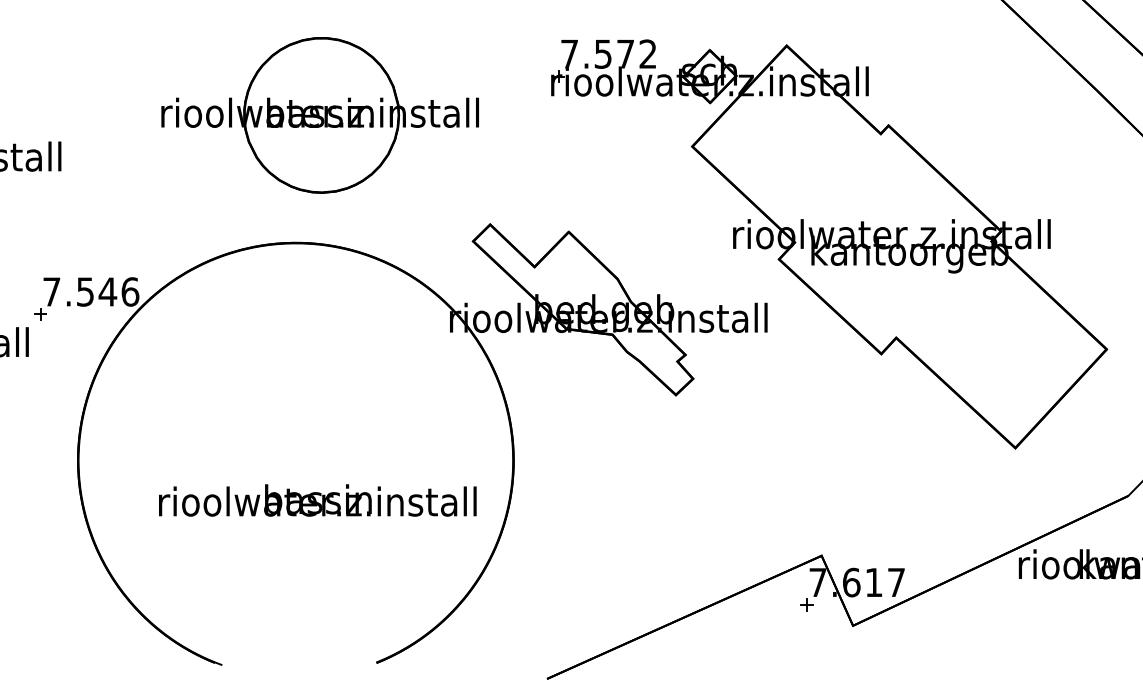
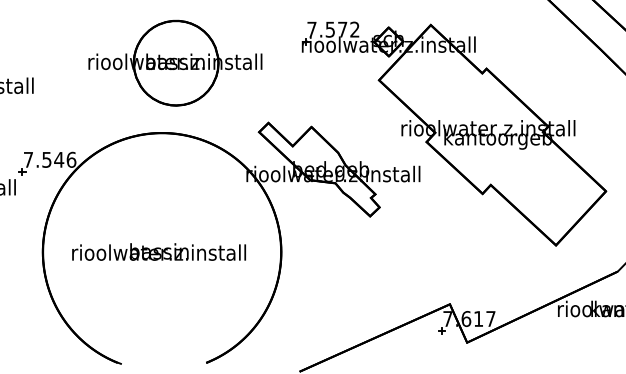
text: (316, 499) -> (158, 251), moved

